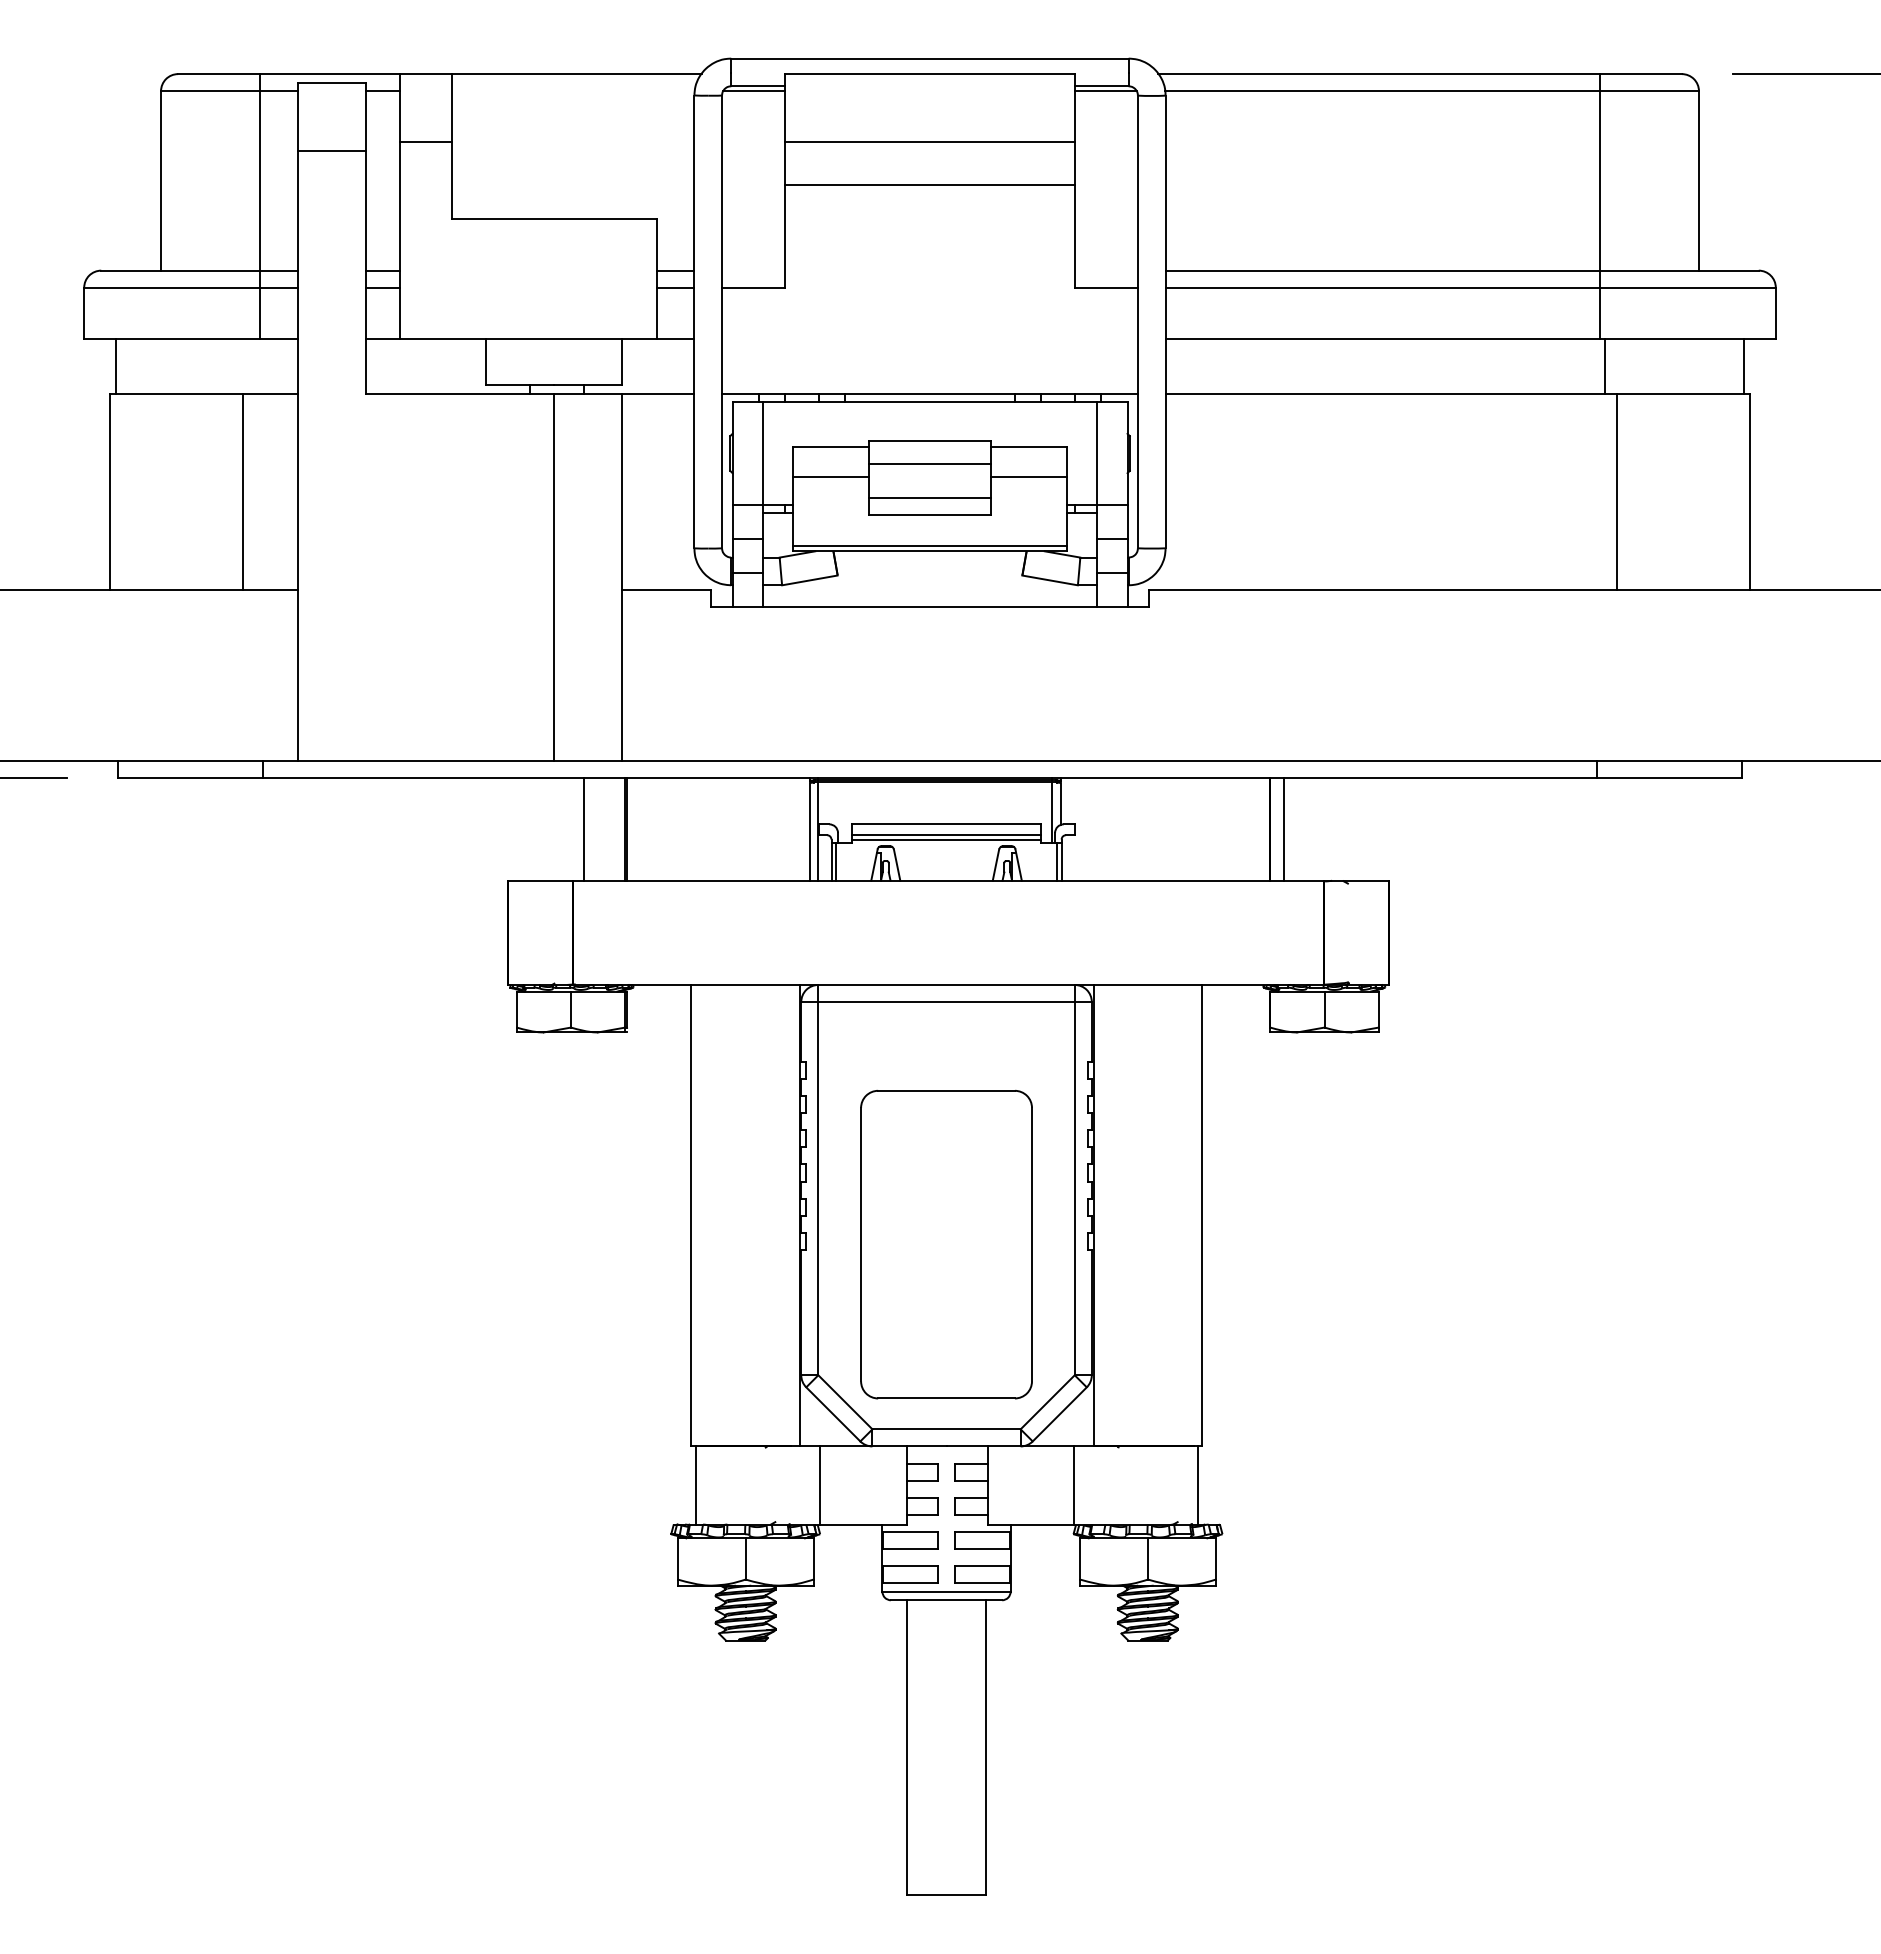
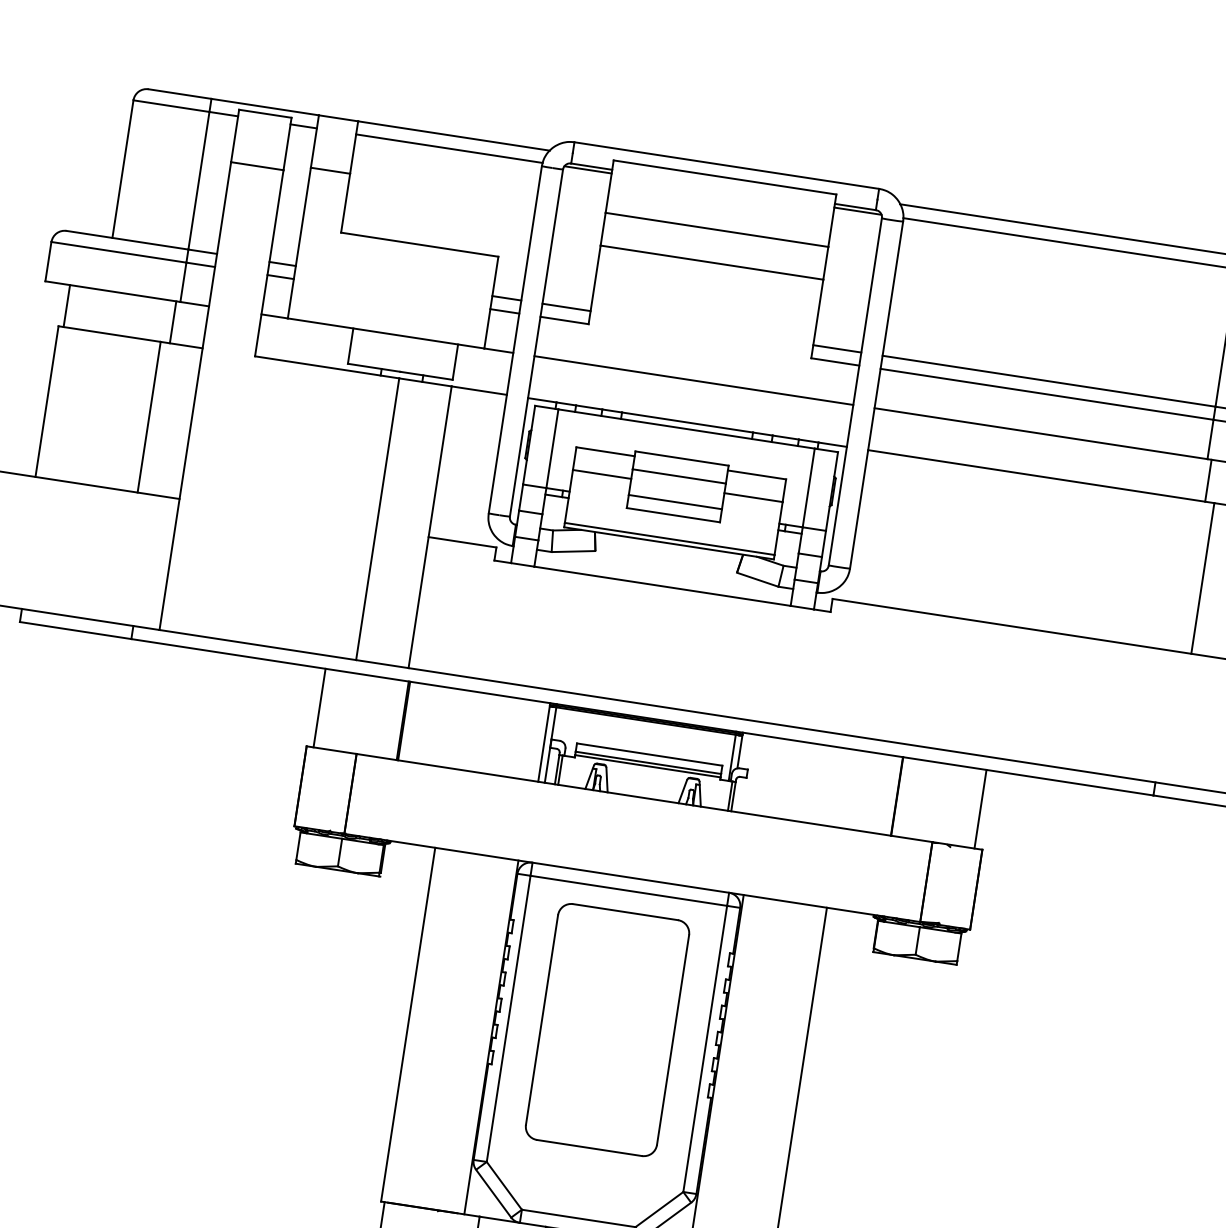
line: (572, 91) -> (448, 148), added
line: (753, 270) -> (566, 307), added
line: (1106, 270) -> (837, 348), added
line: (929, 339) -> (693, 380), added
line: (254, 366) -> (172, 322), added
line: (583, 829) -> (319, 708), moved
line: (1283, 829) -> (980, 809), moved
part: (946, 1244) -> (607, 1029), moved

